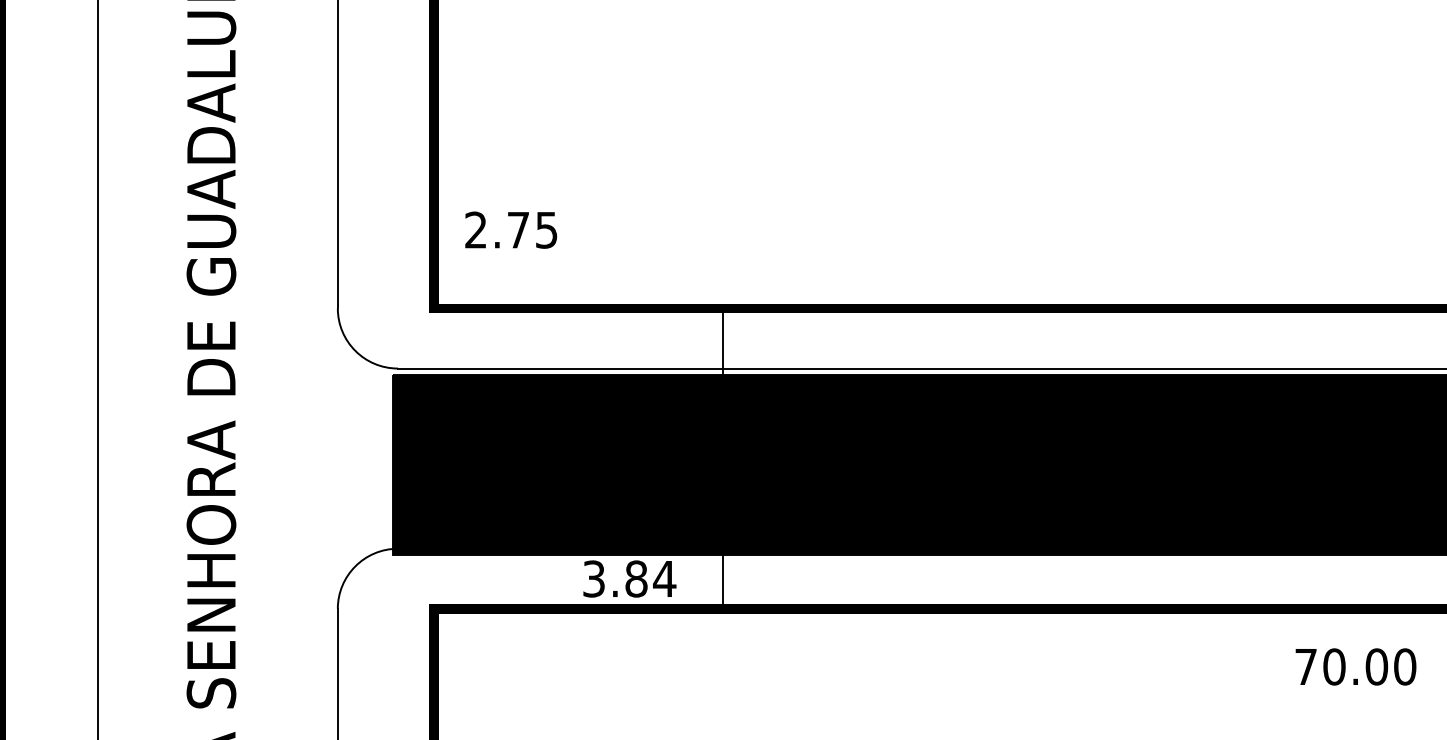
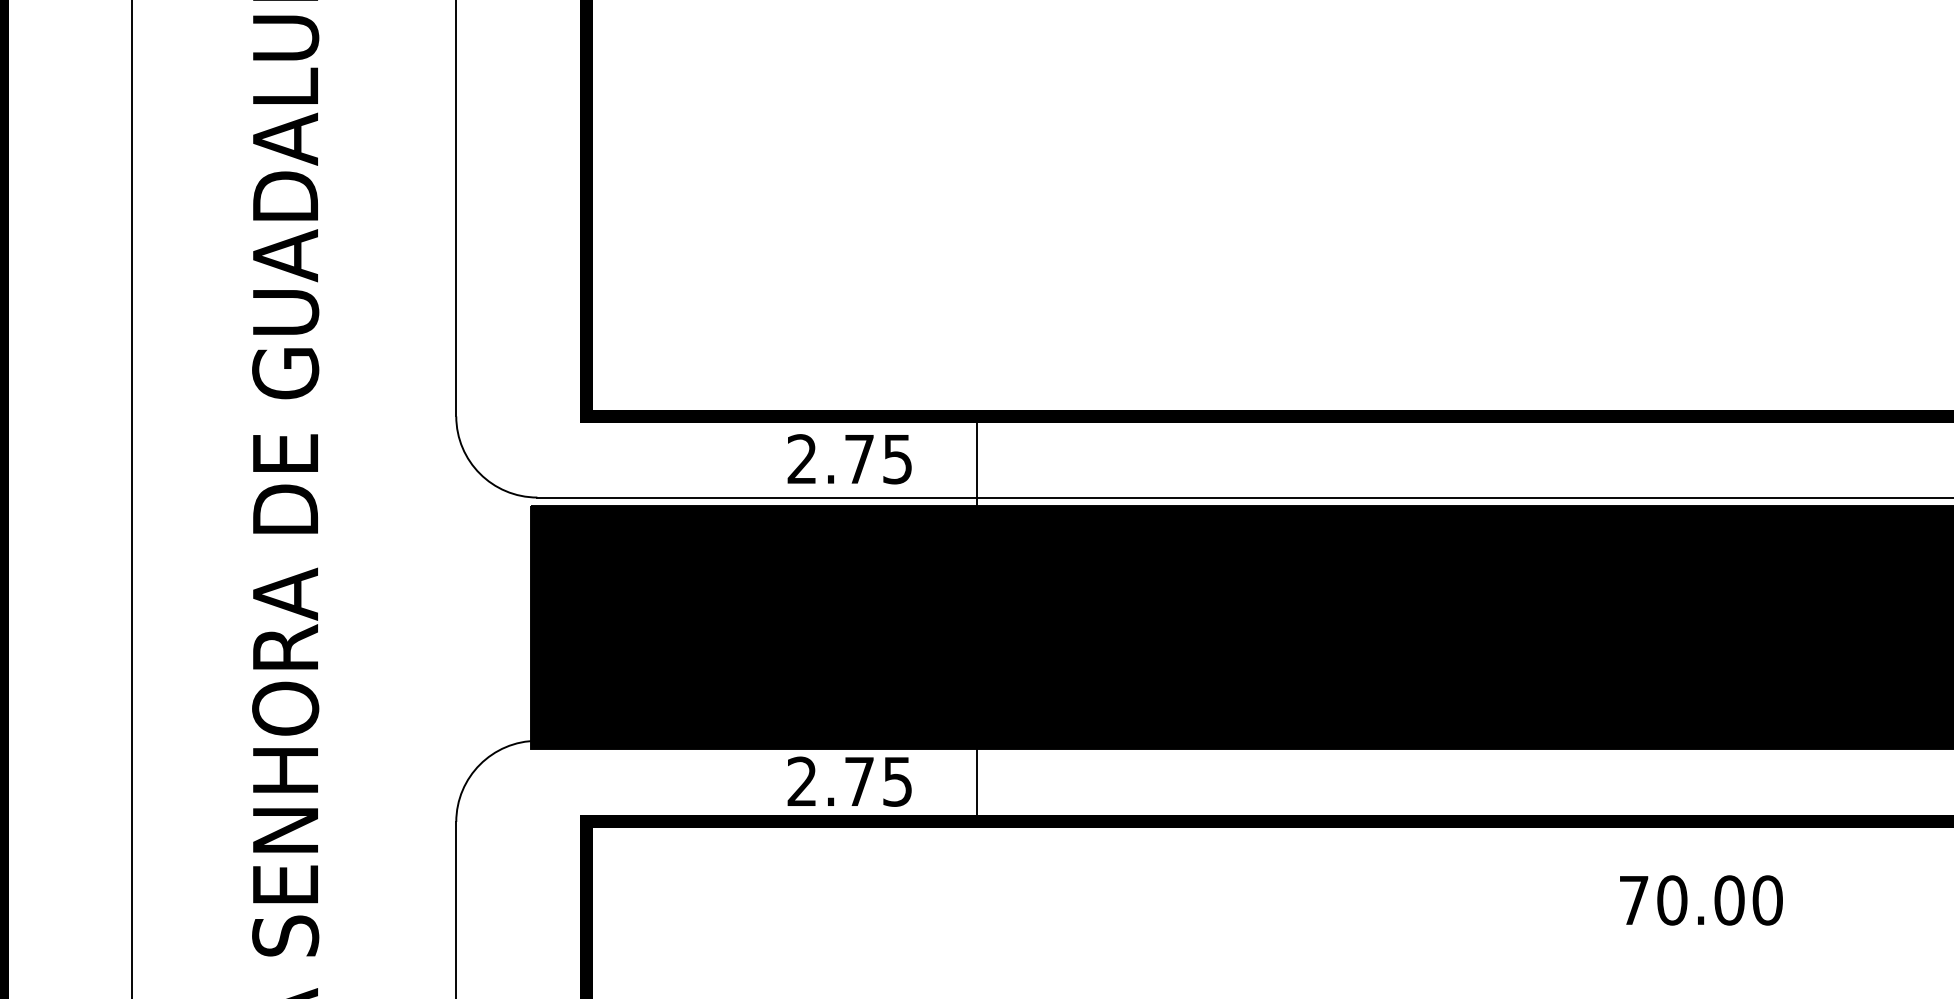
text: (511, 229) -> (850, 458), moved
text: (629, 578) -> (850, 781), 3.84 -> 2.75
text: (1355, 666) -> (1700, 899), moved

